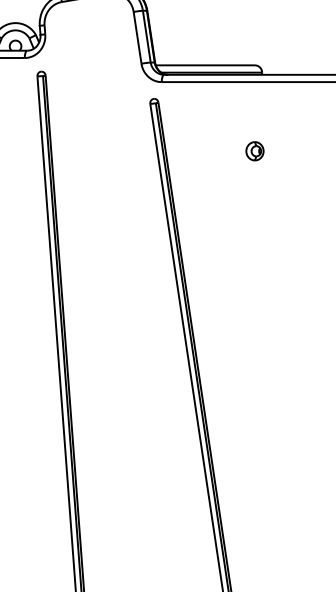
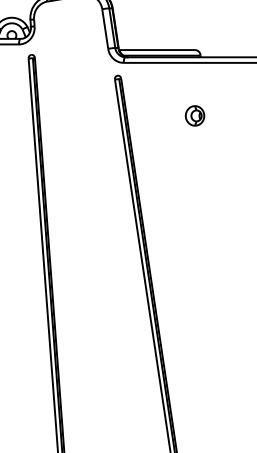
part: (254, 150) -> (194, 115), size x1.4

